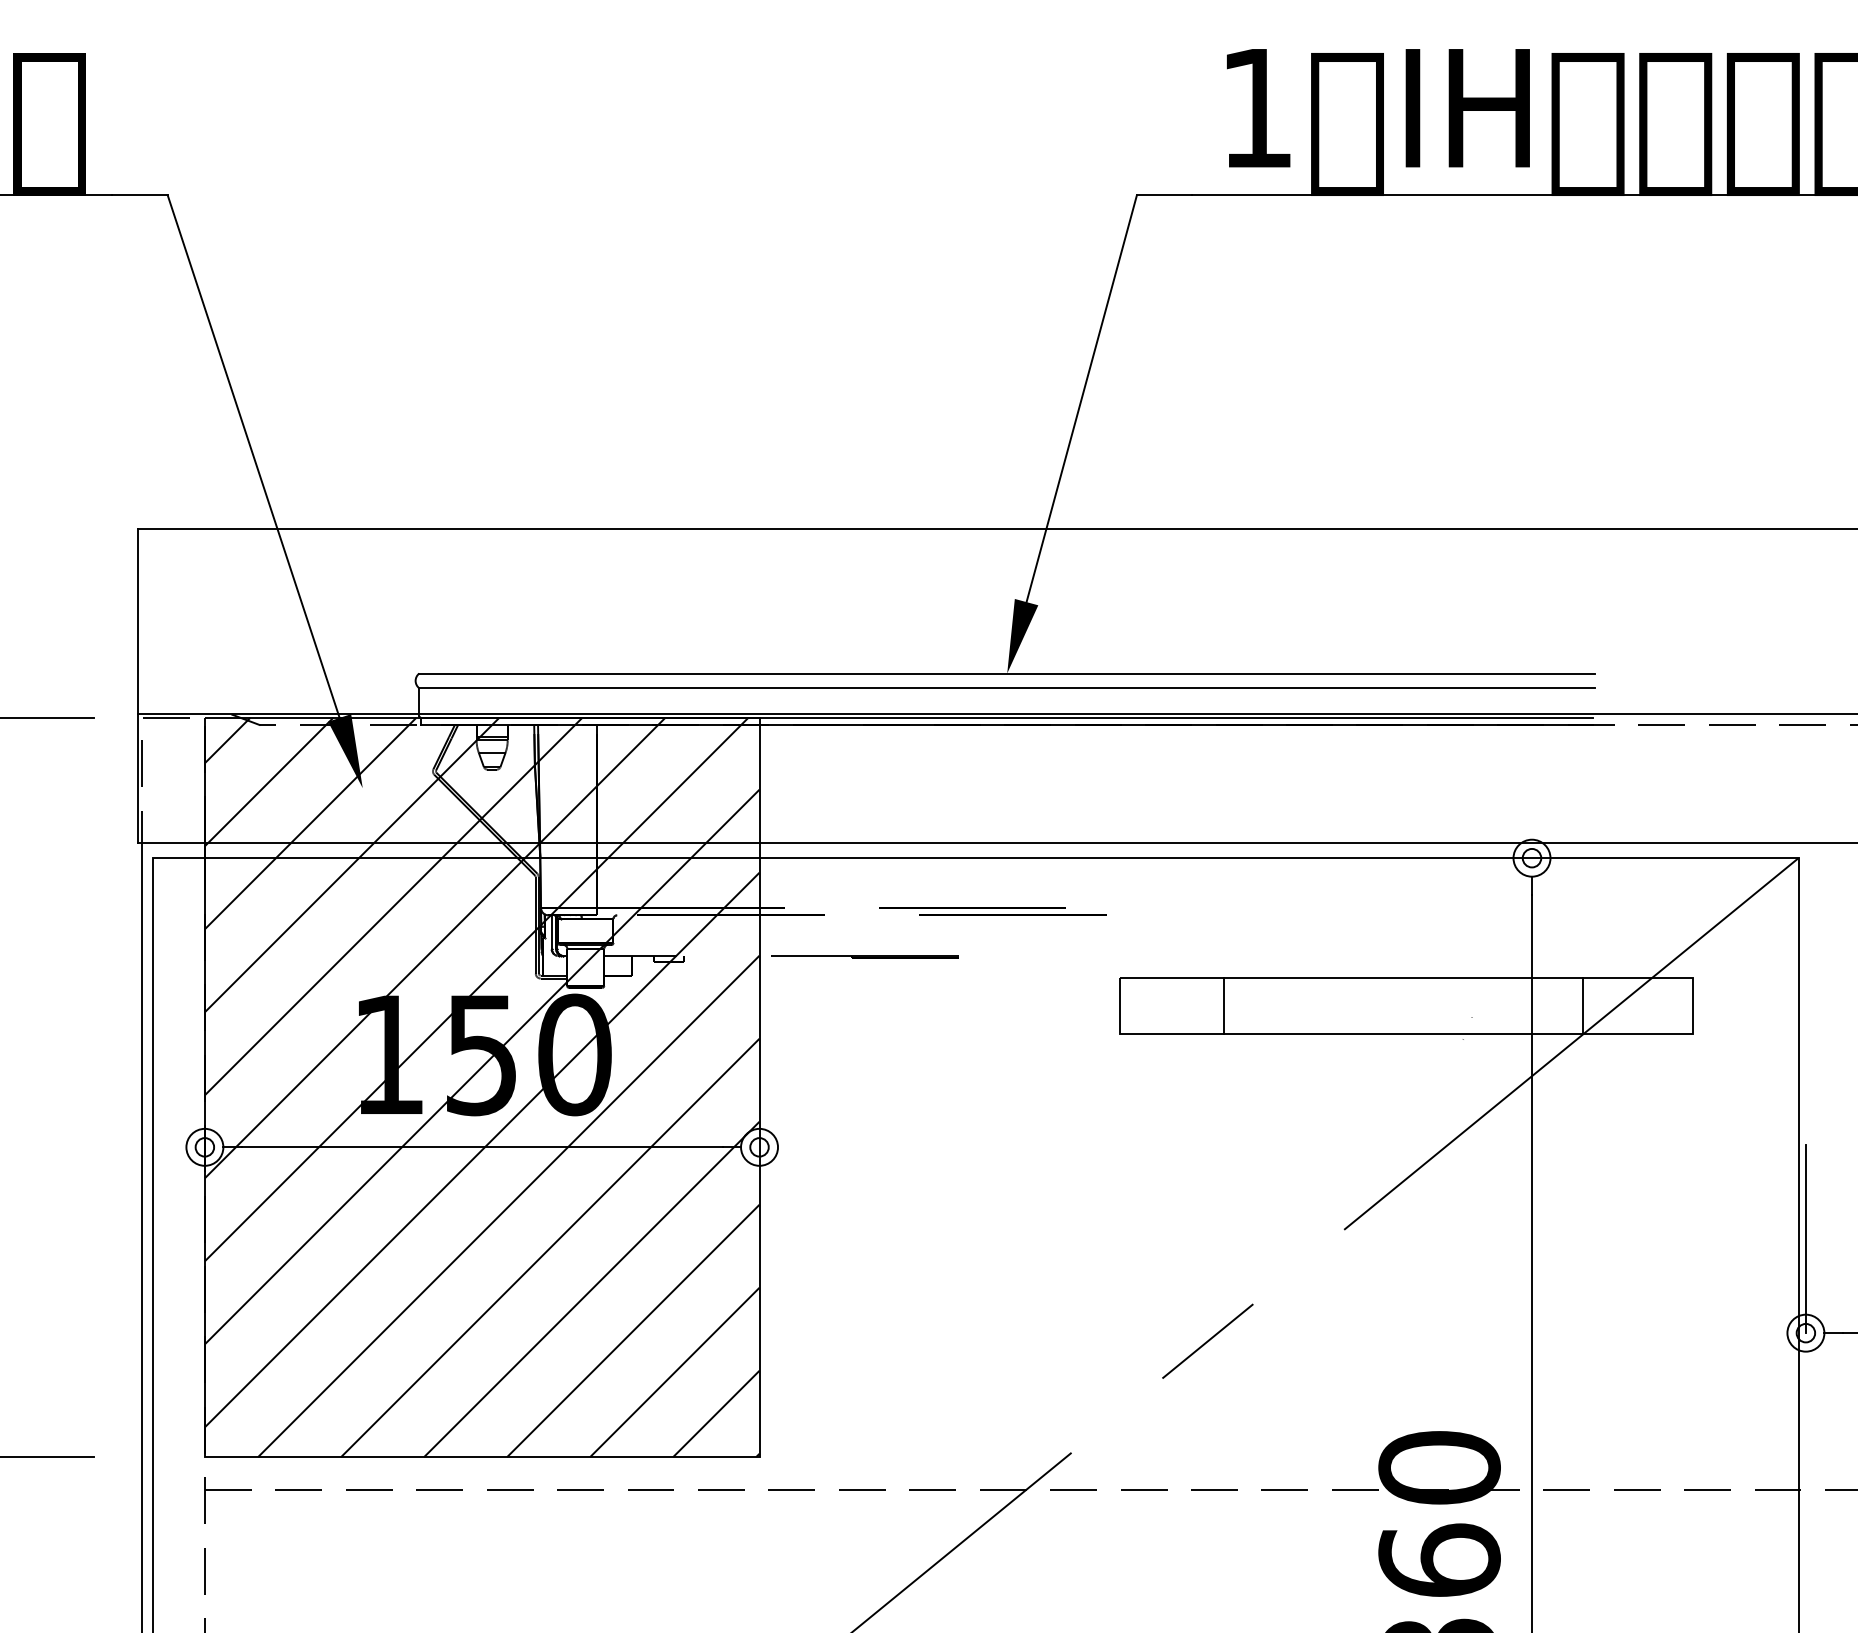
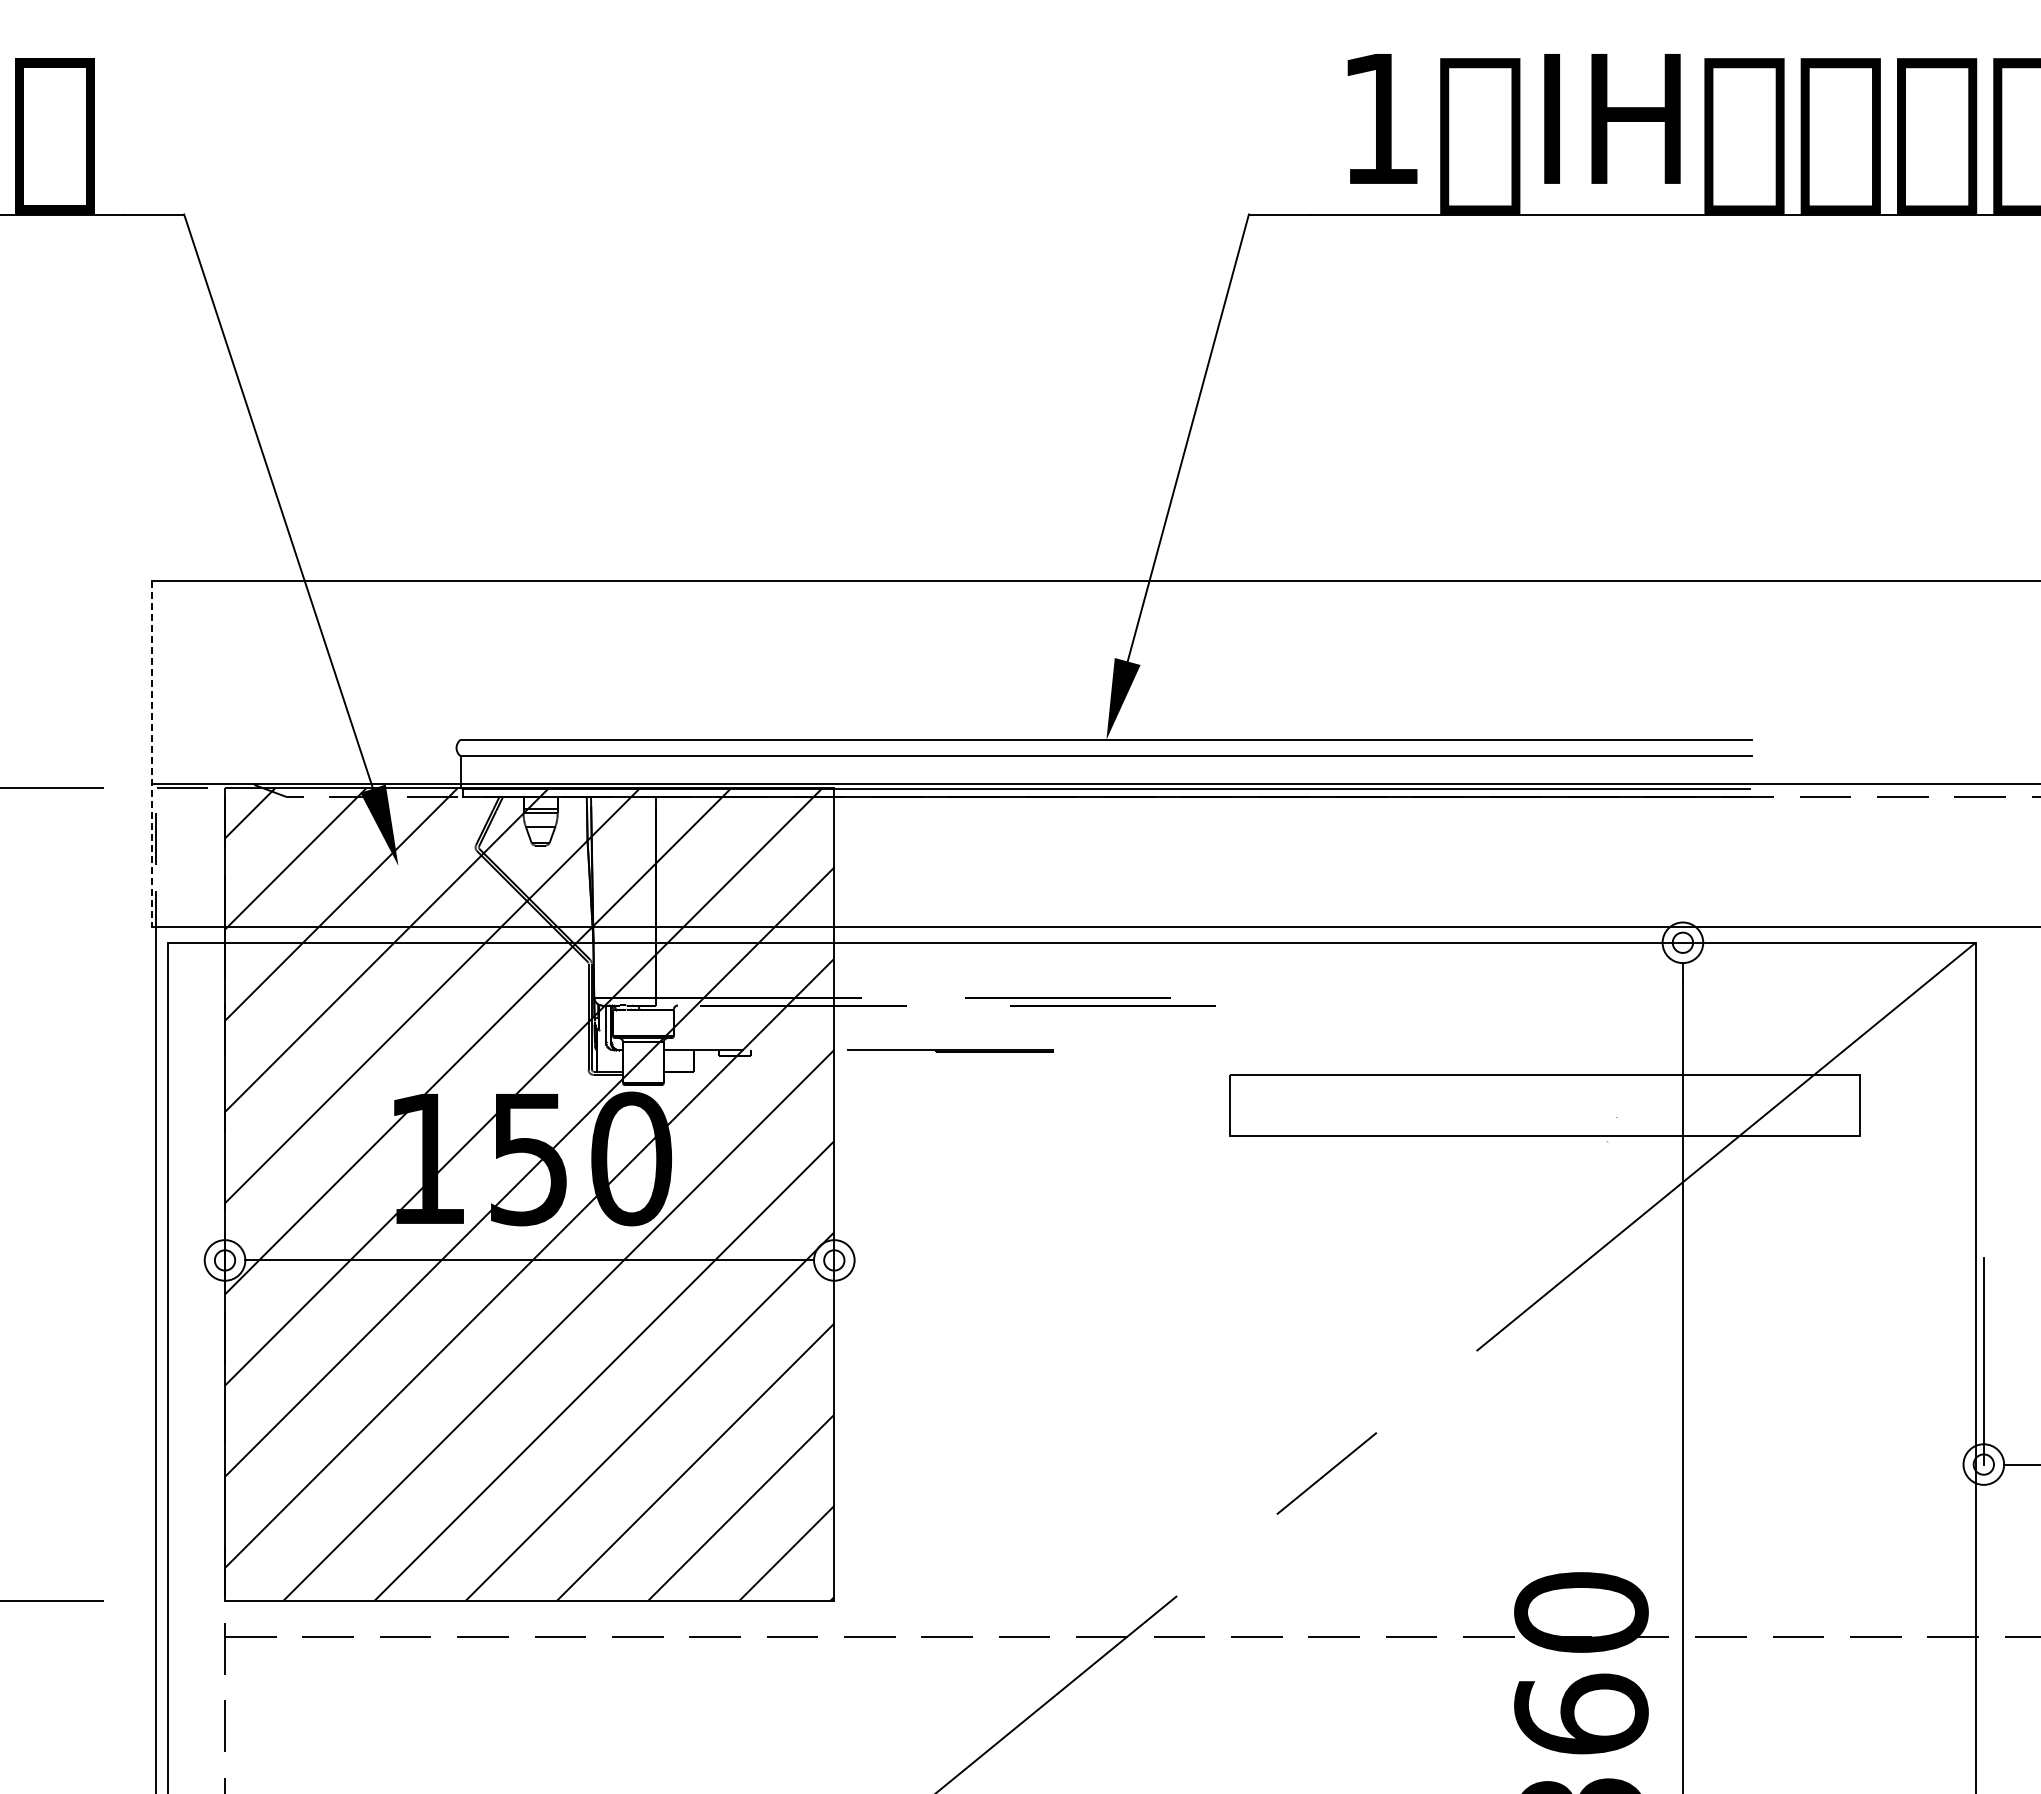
line: (137, 685) -> (151, 753), solid -> dashed
line: (1223, 1005) -> (1344, 1104), removed
line: (1582, 1005) -> (1738, 1104), removed

